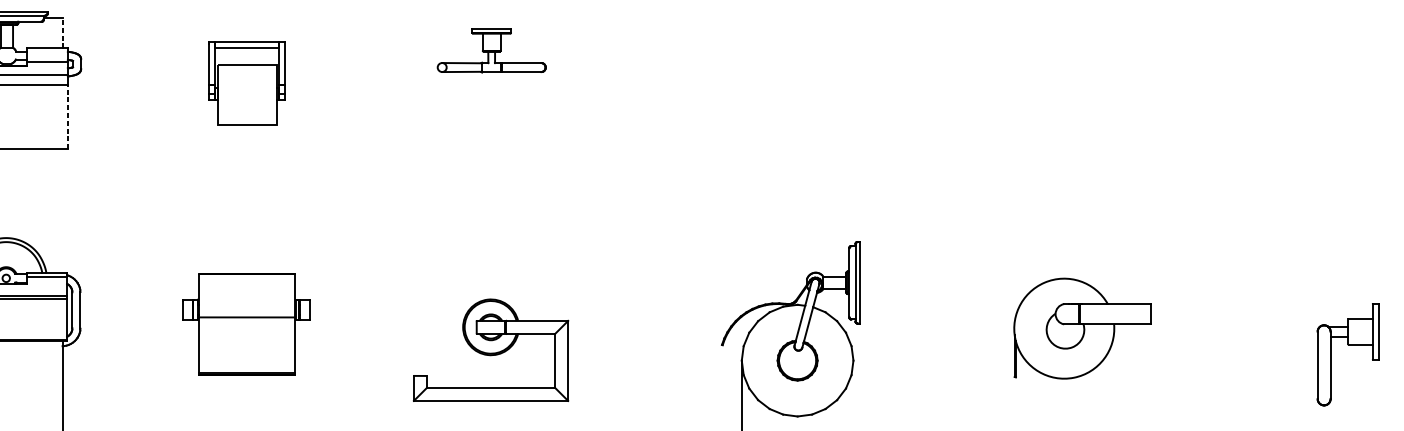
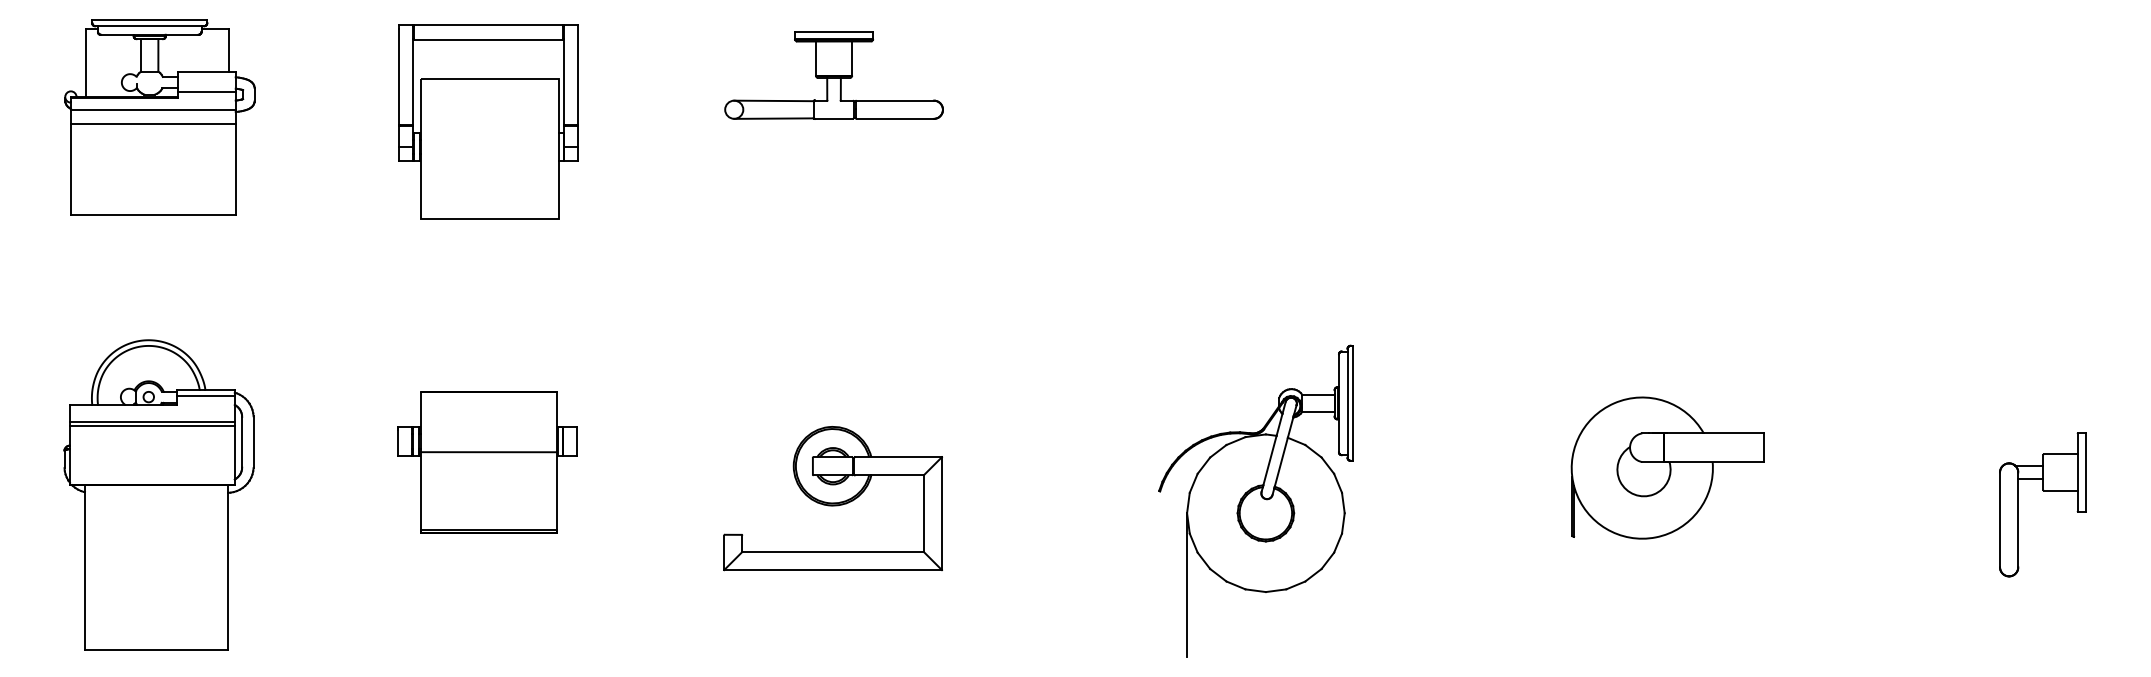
line: (63, 32) -> (229, 50), dashed -> solid
part: (491, 50) -> (833, 75), size x1.43
part: (246, 83) -> (488, 121), size x1.67
line: (67, 116) -> (235, 168), dashed -> solid

